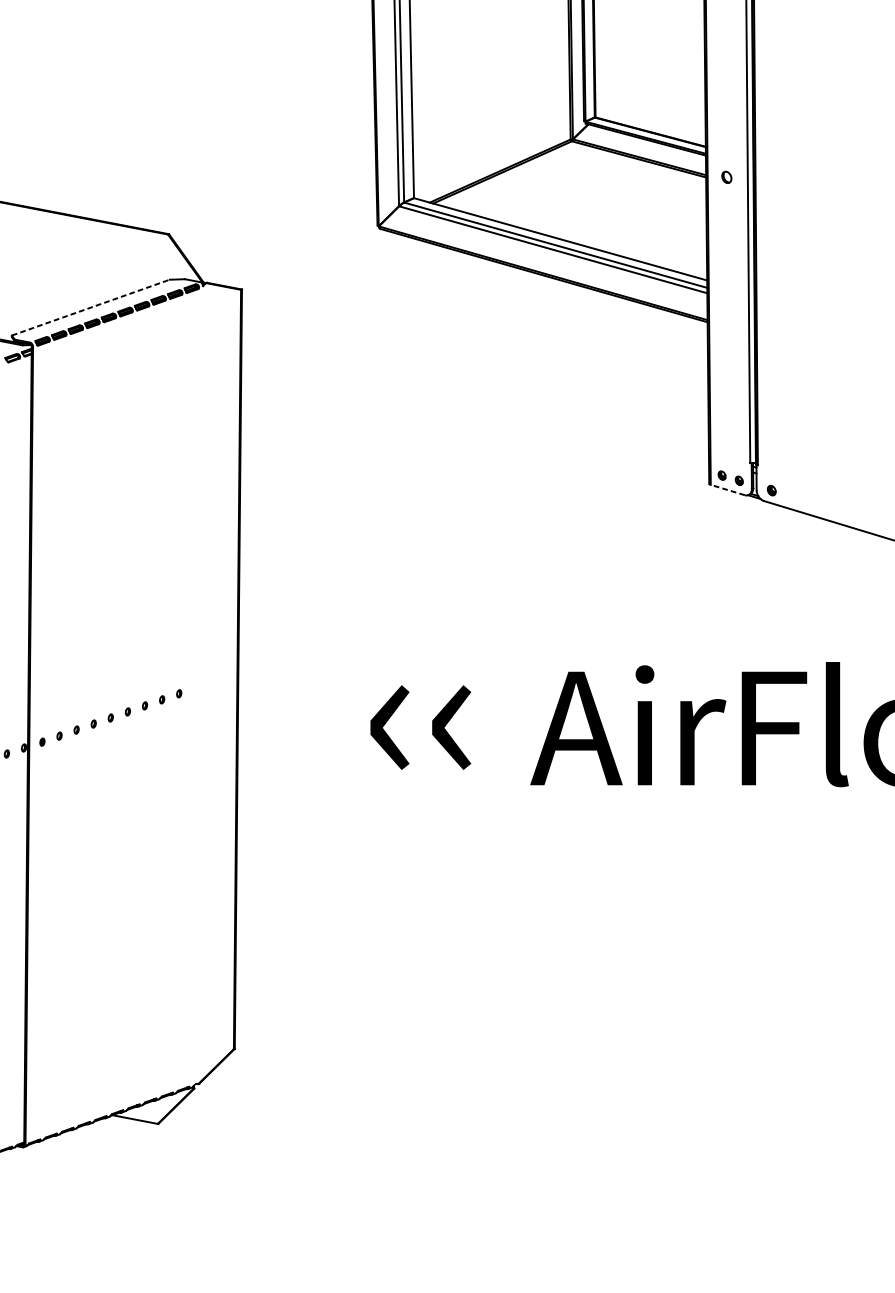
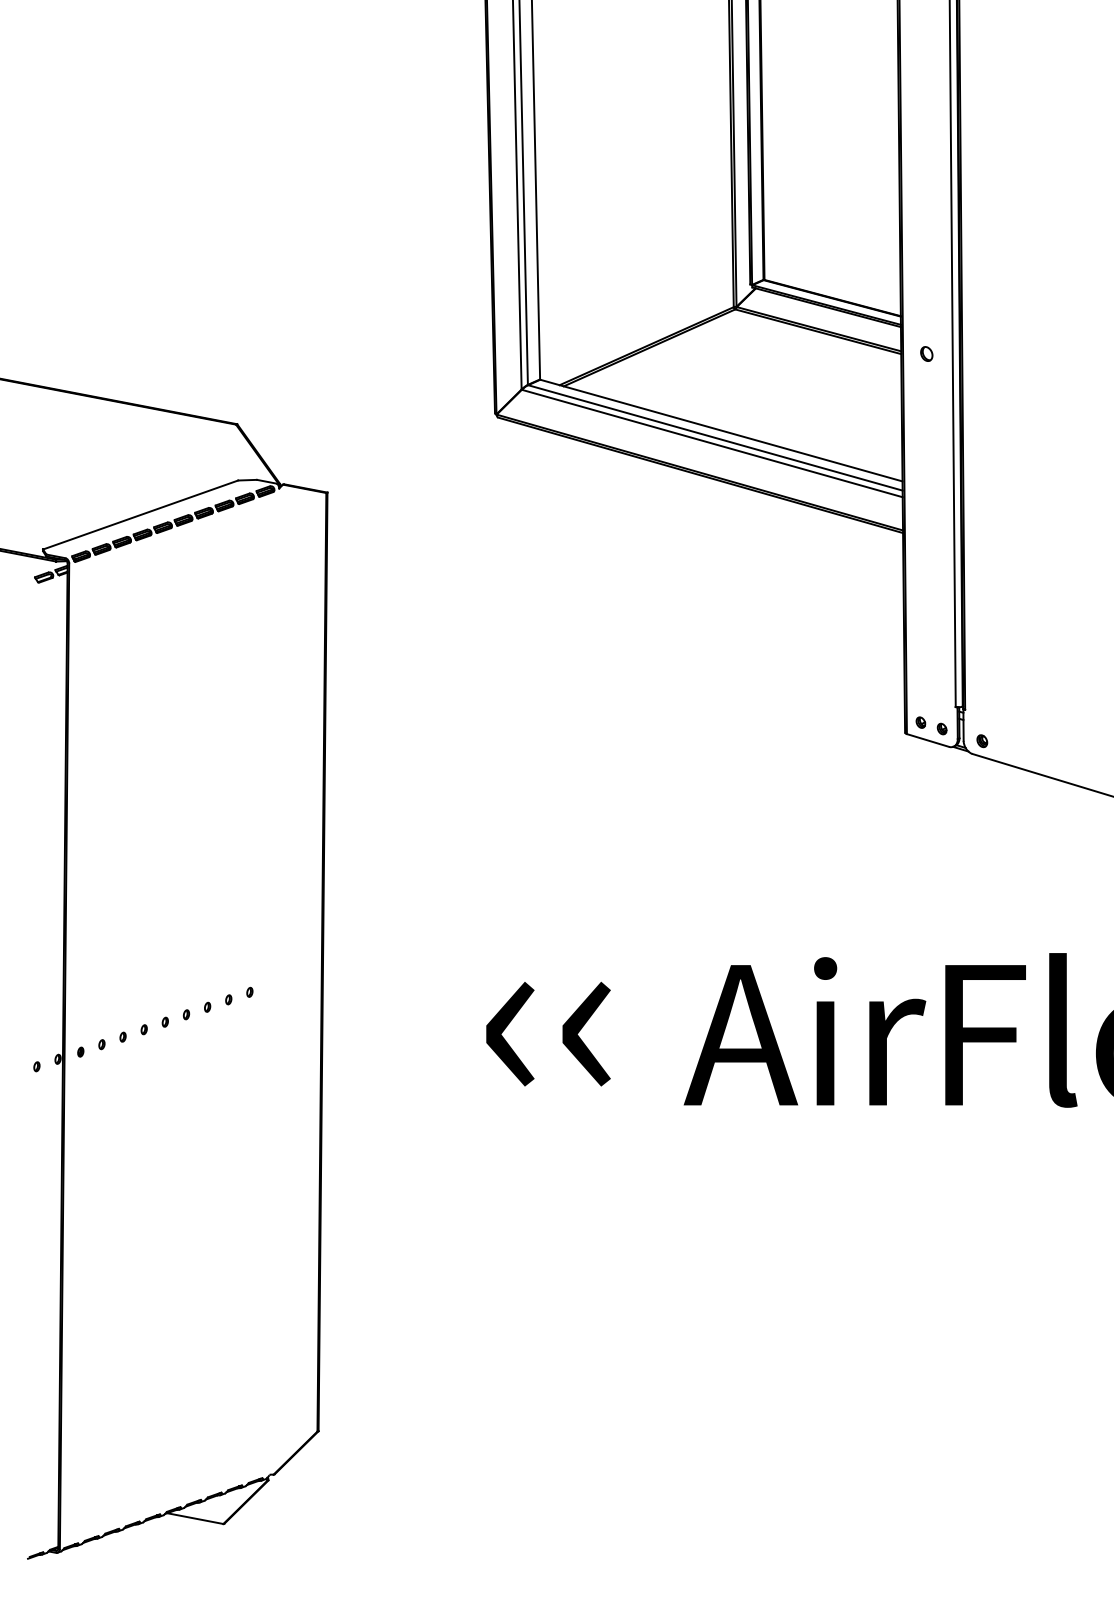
line: (91, 307) -> (141, 514), dashed -> solid
line: (727, 490) -> (927, 740), dashed -> solid

